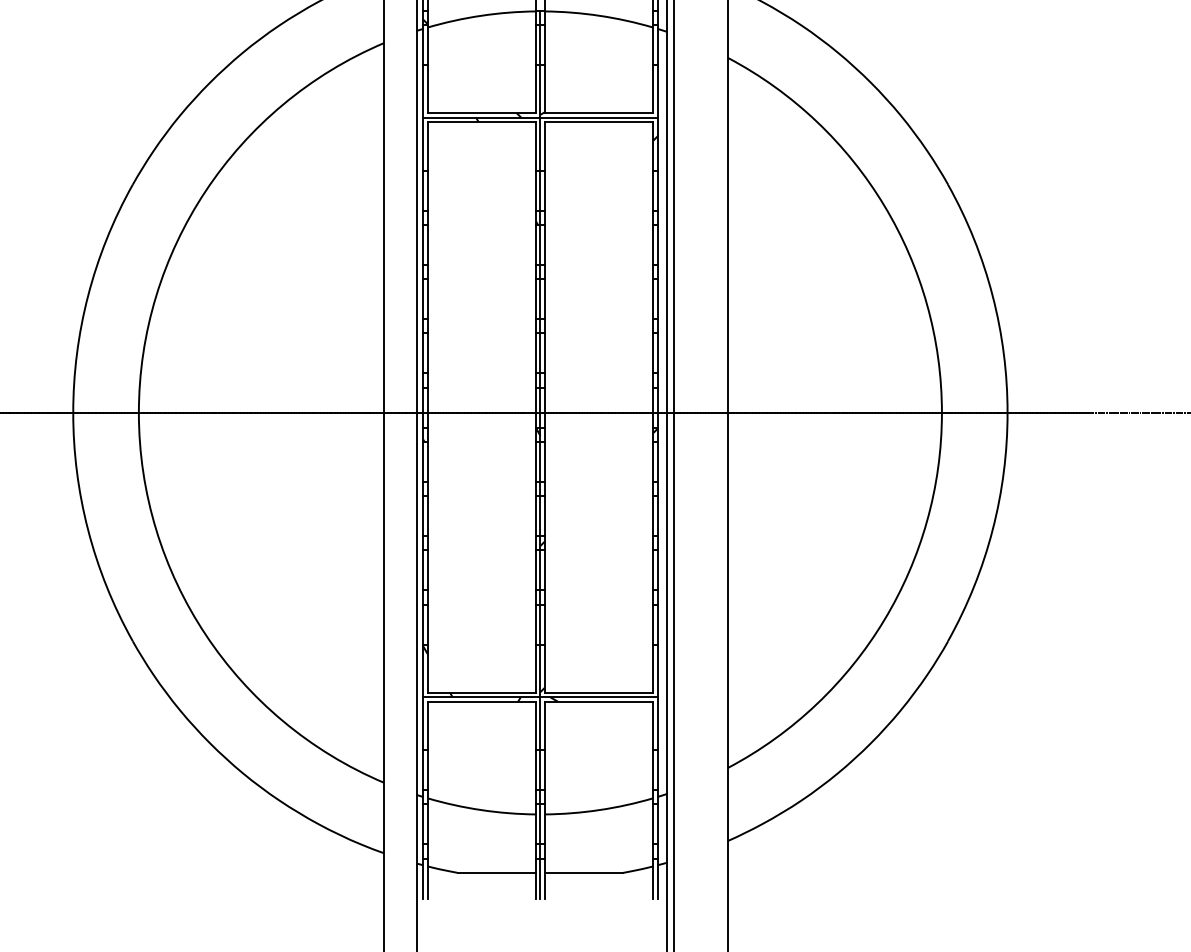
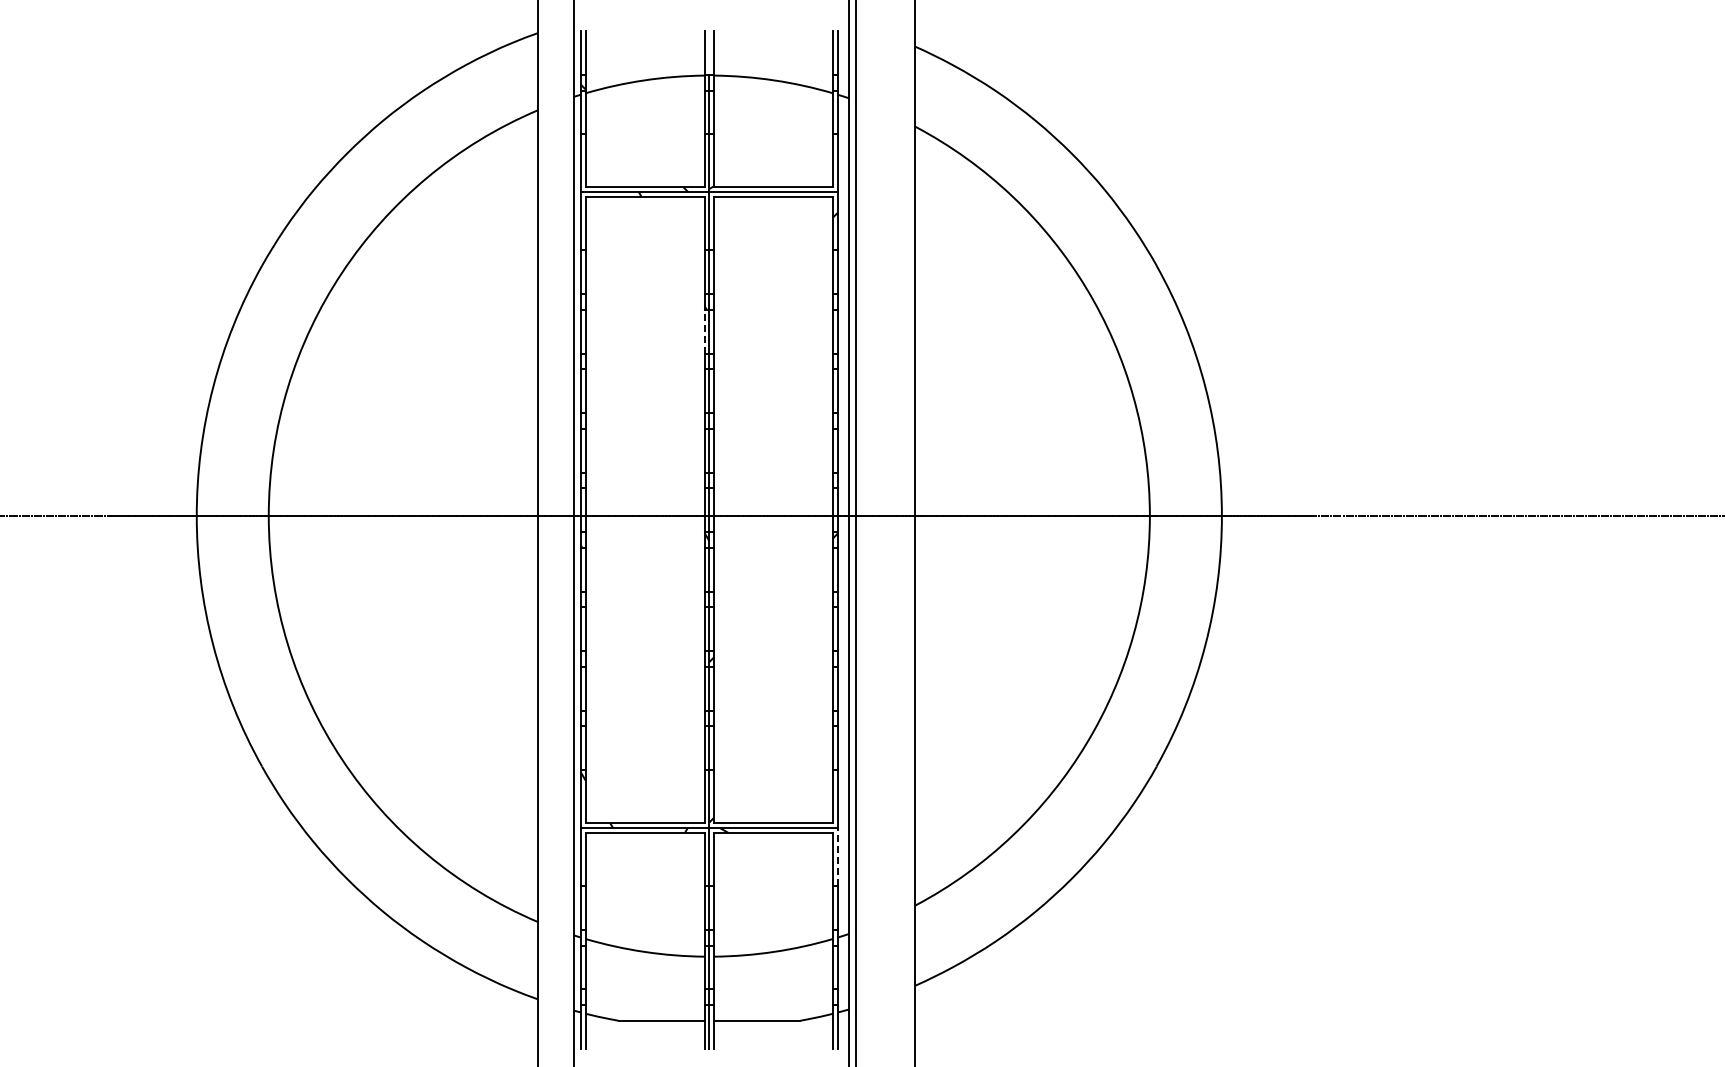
line: (536, 244) -> (704, 331), solid -> dashed
line: (657, 724) -> (837, 857), solid -> dashed

